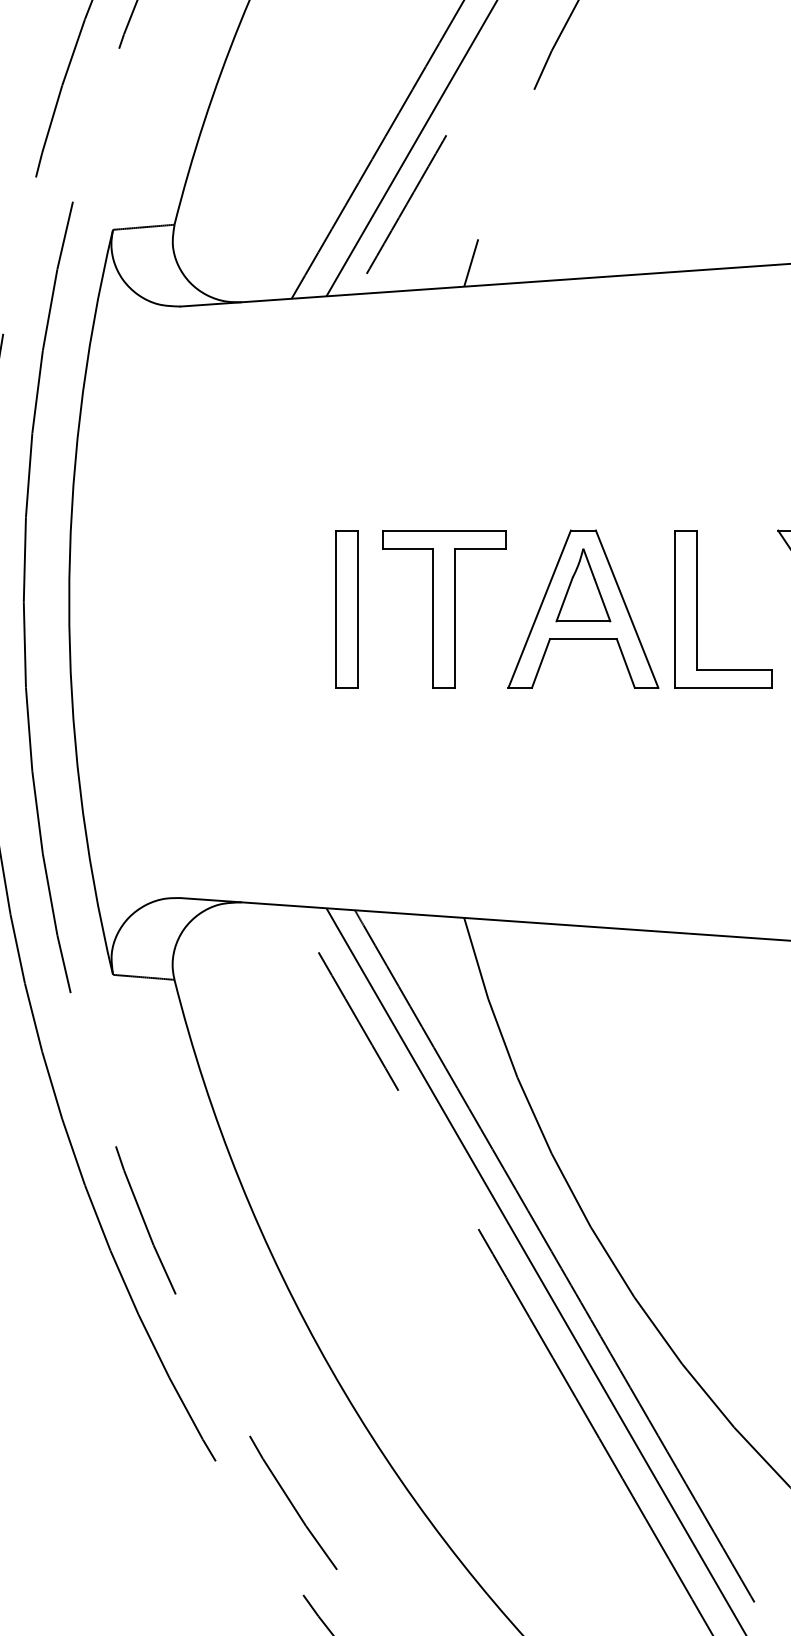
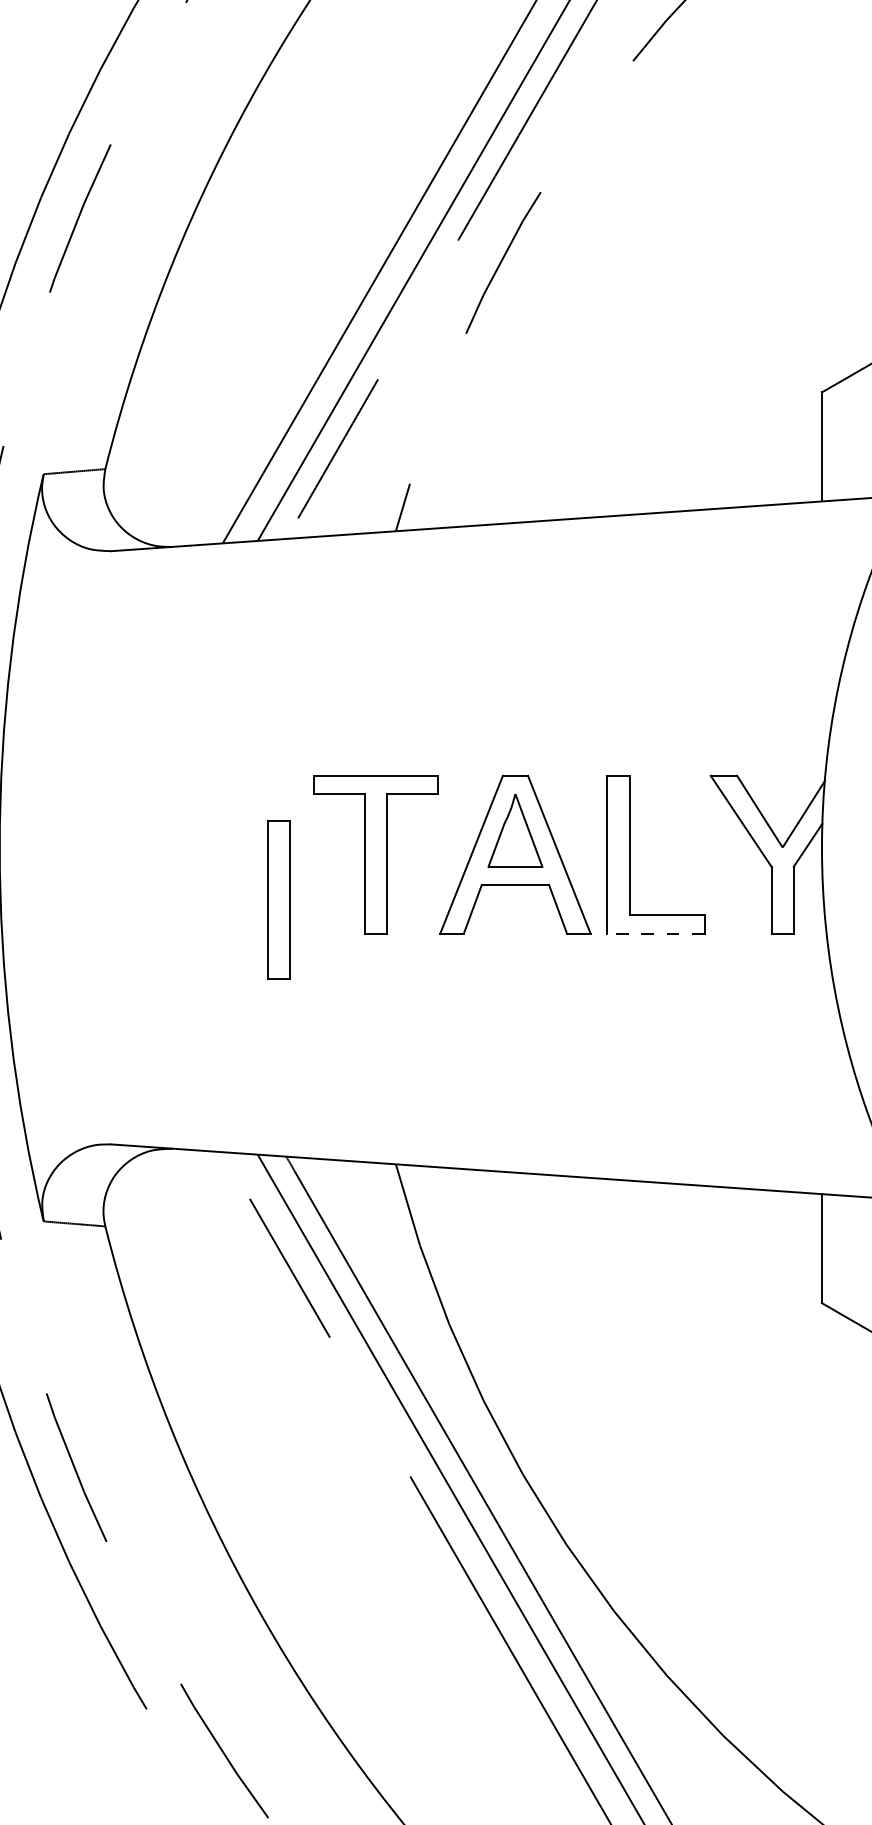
part: (347, 608) -> (278, 899), moved
line: (724, 687) -> (656, 933), solid -> dashed

